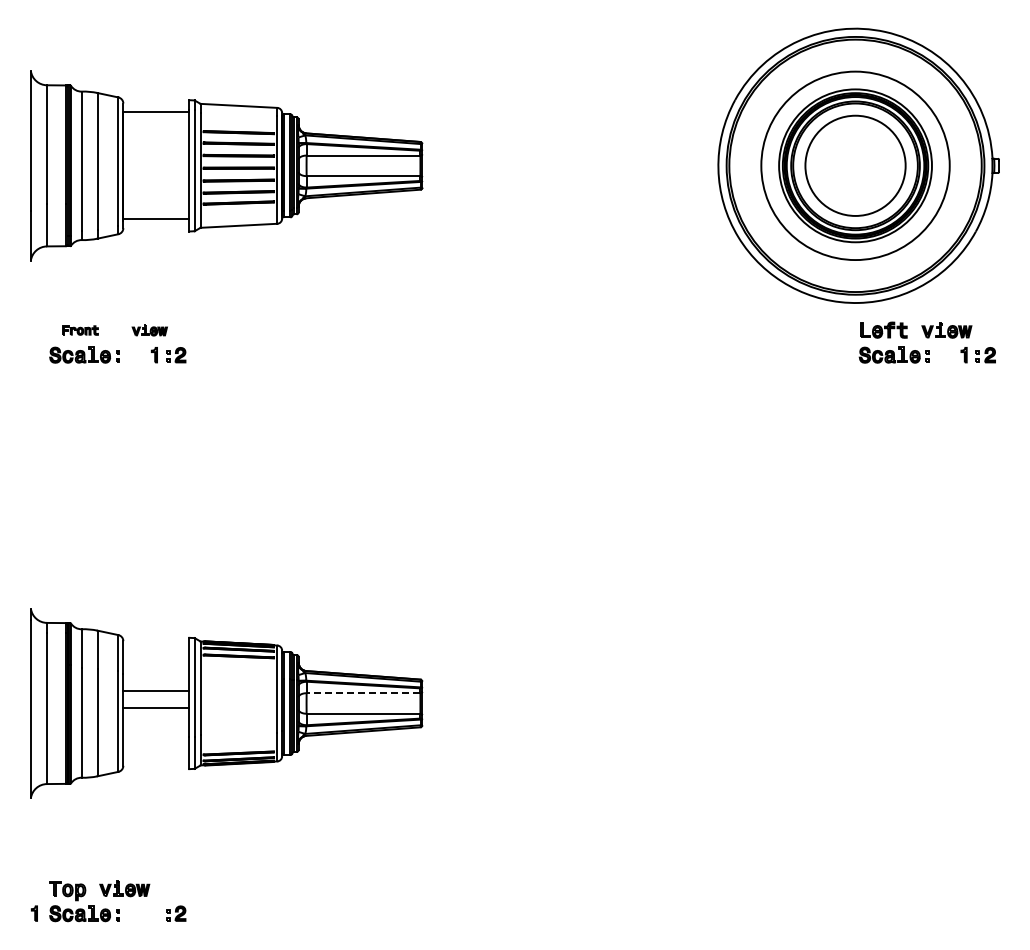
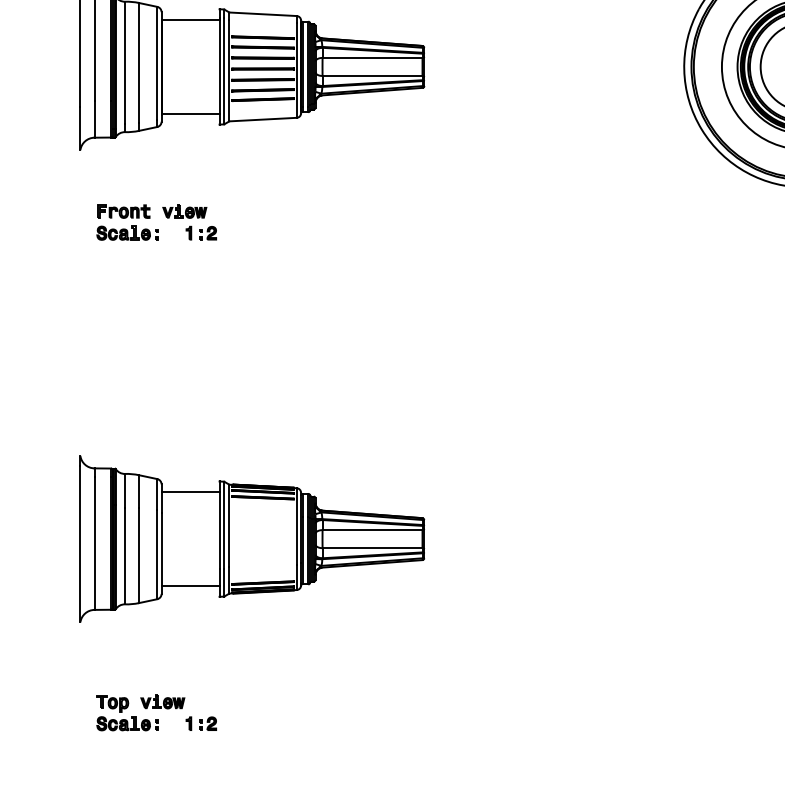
part: (80, 330) -> (123, 211), size x1.67
part: (149, 330) -> (184, 211), size x1.43
line: (156, 690) -> (190, 491), moved
line: (363, 693) -> (372, 530), dashed -> solid
line: (156, 708) -> (190, 586), moved
part: (33, 913) -> (188, 723), moved

